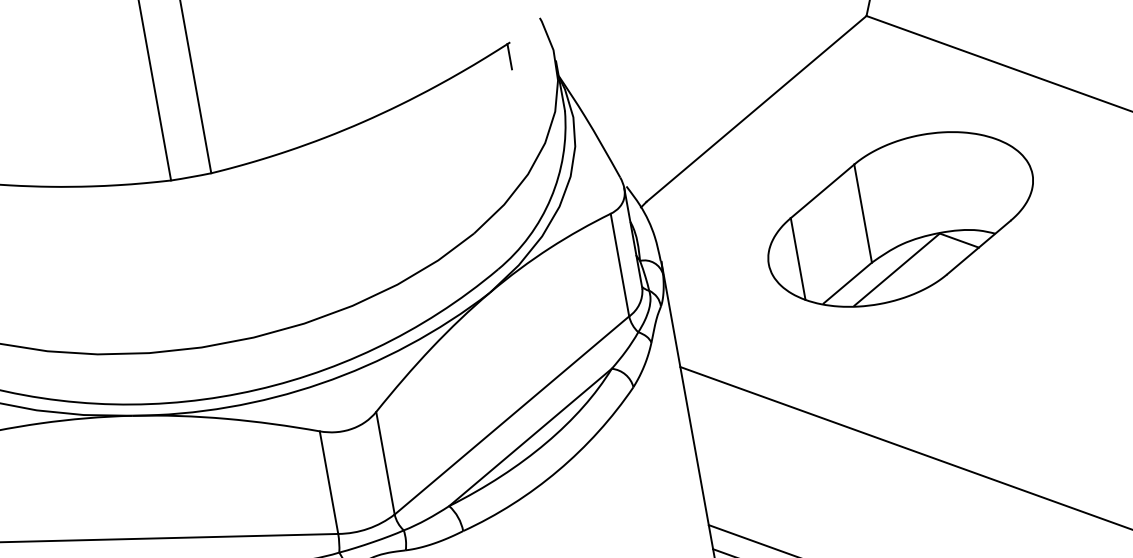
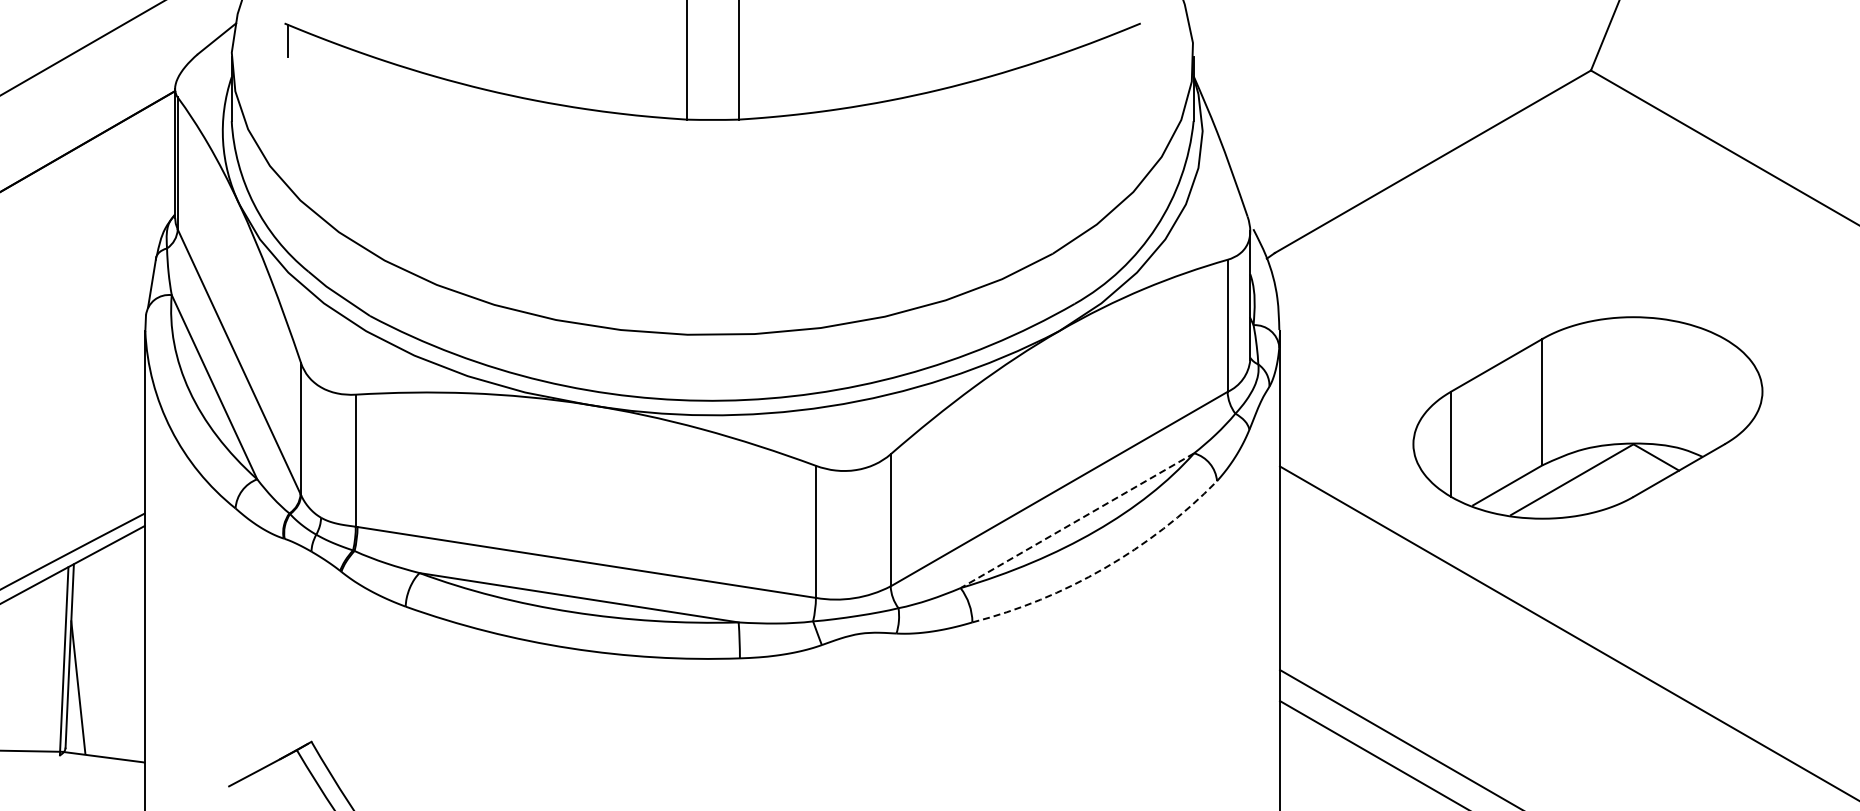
line: (509, 56) -> (1136, 40), removed
part: (900, 219) -> (1587, 417), moved
line: (530, 437) -> (1077, 520), solid -> dashed
arc: (558, 470) -> (1104, 568), solid -> dashed

